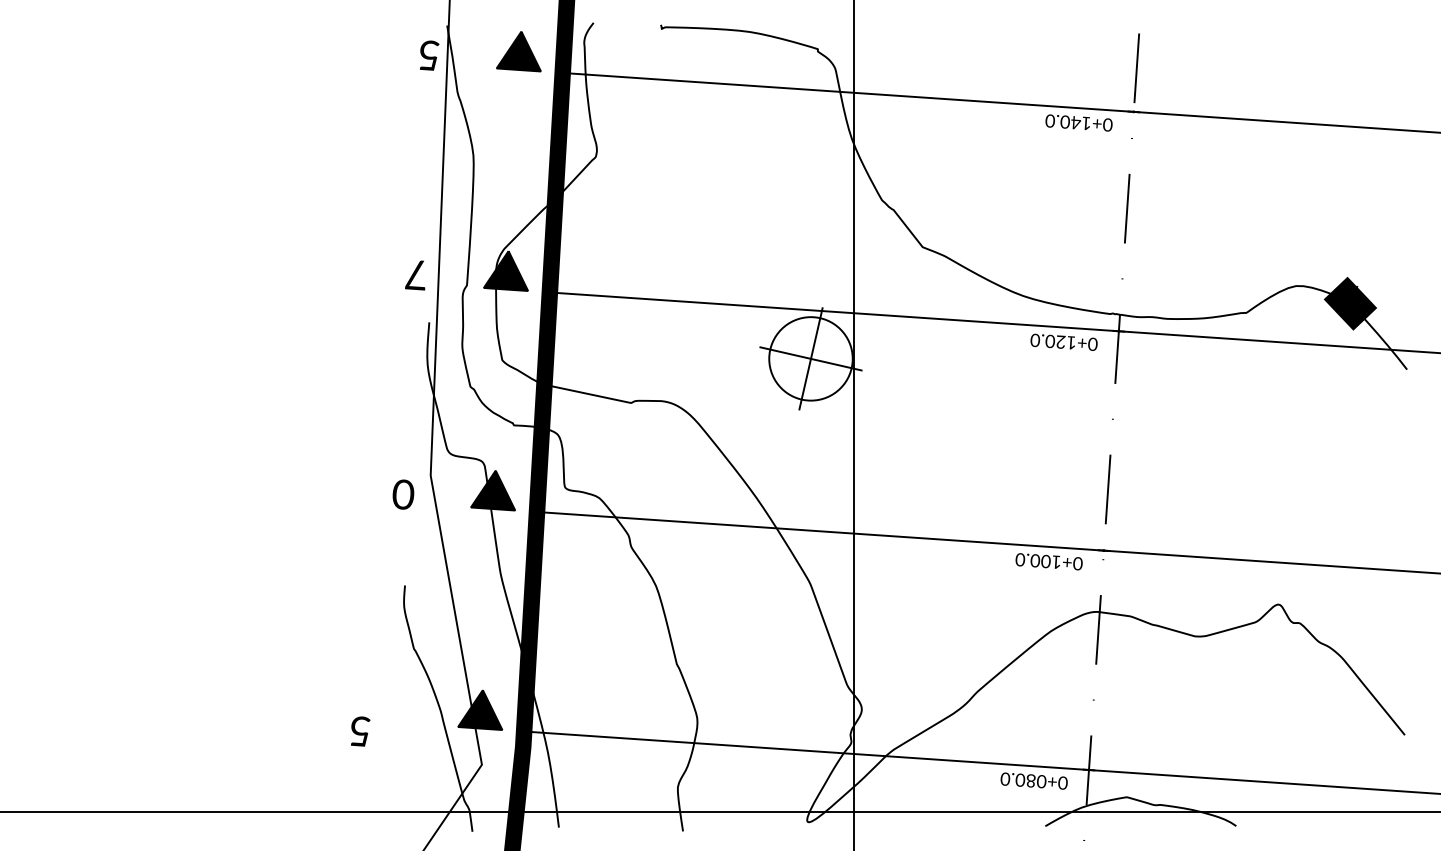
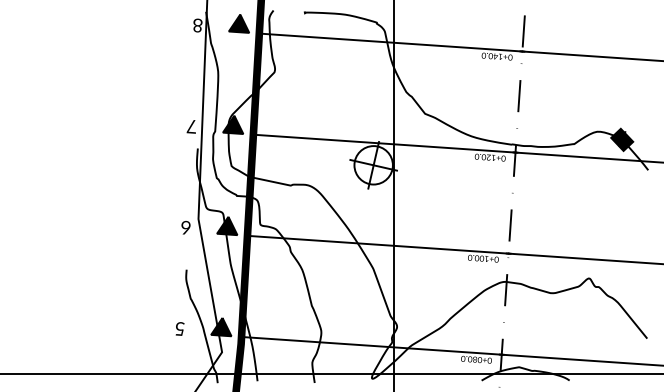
text: (428, 55) -> (197, 25), 5 -> 8
text: (402, 493) -> (185, 227), 0 -> 6
text: (359, 730) -> (179, 328), moved

